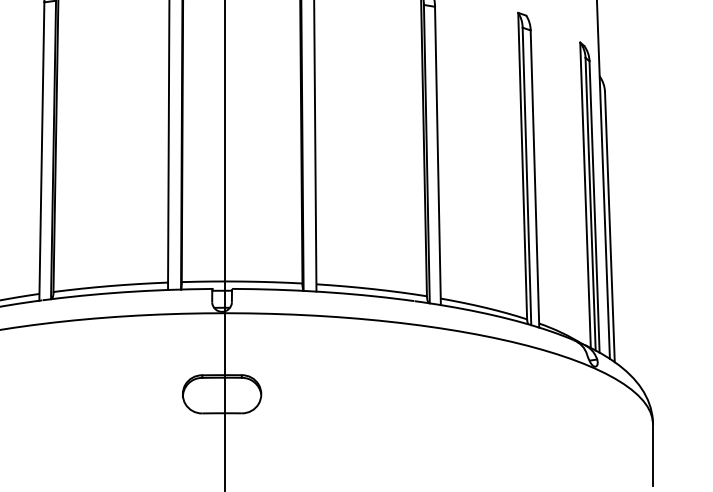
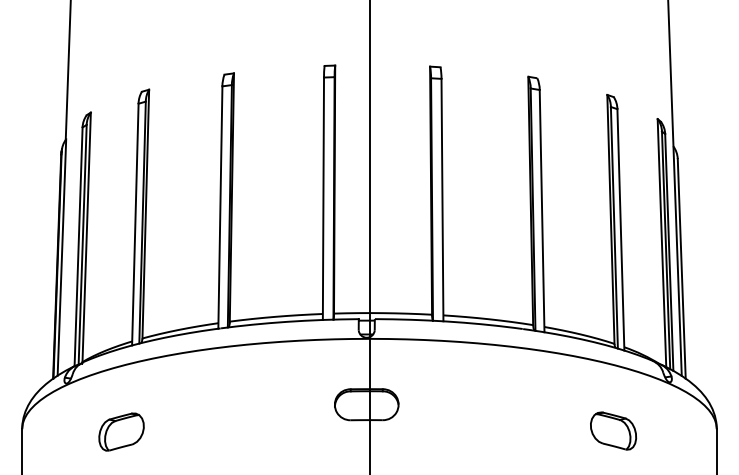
part: (525, 426) -> (613, 430), added

